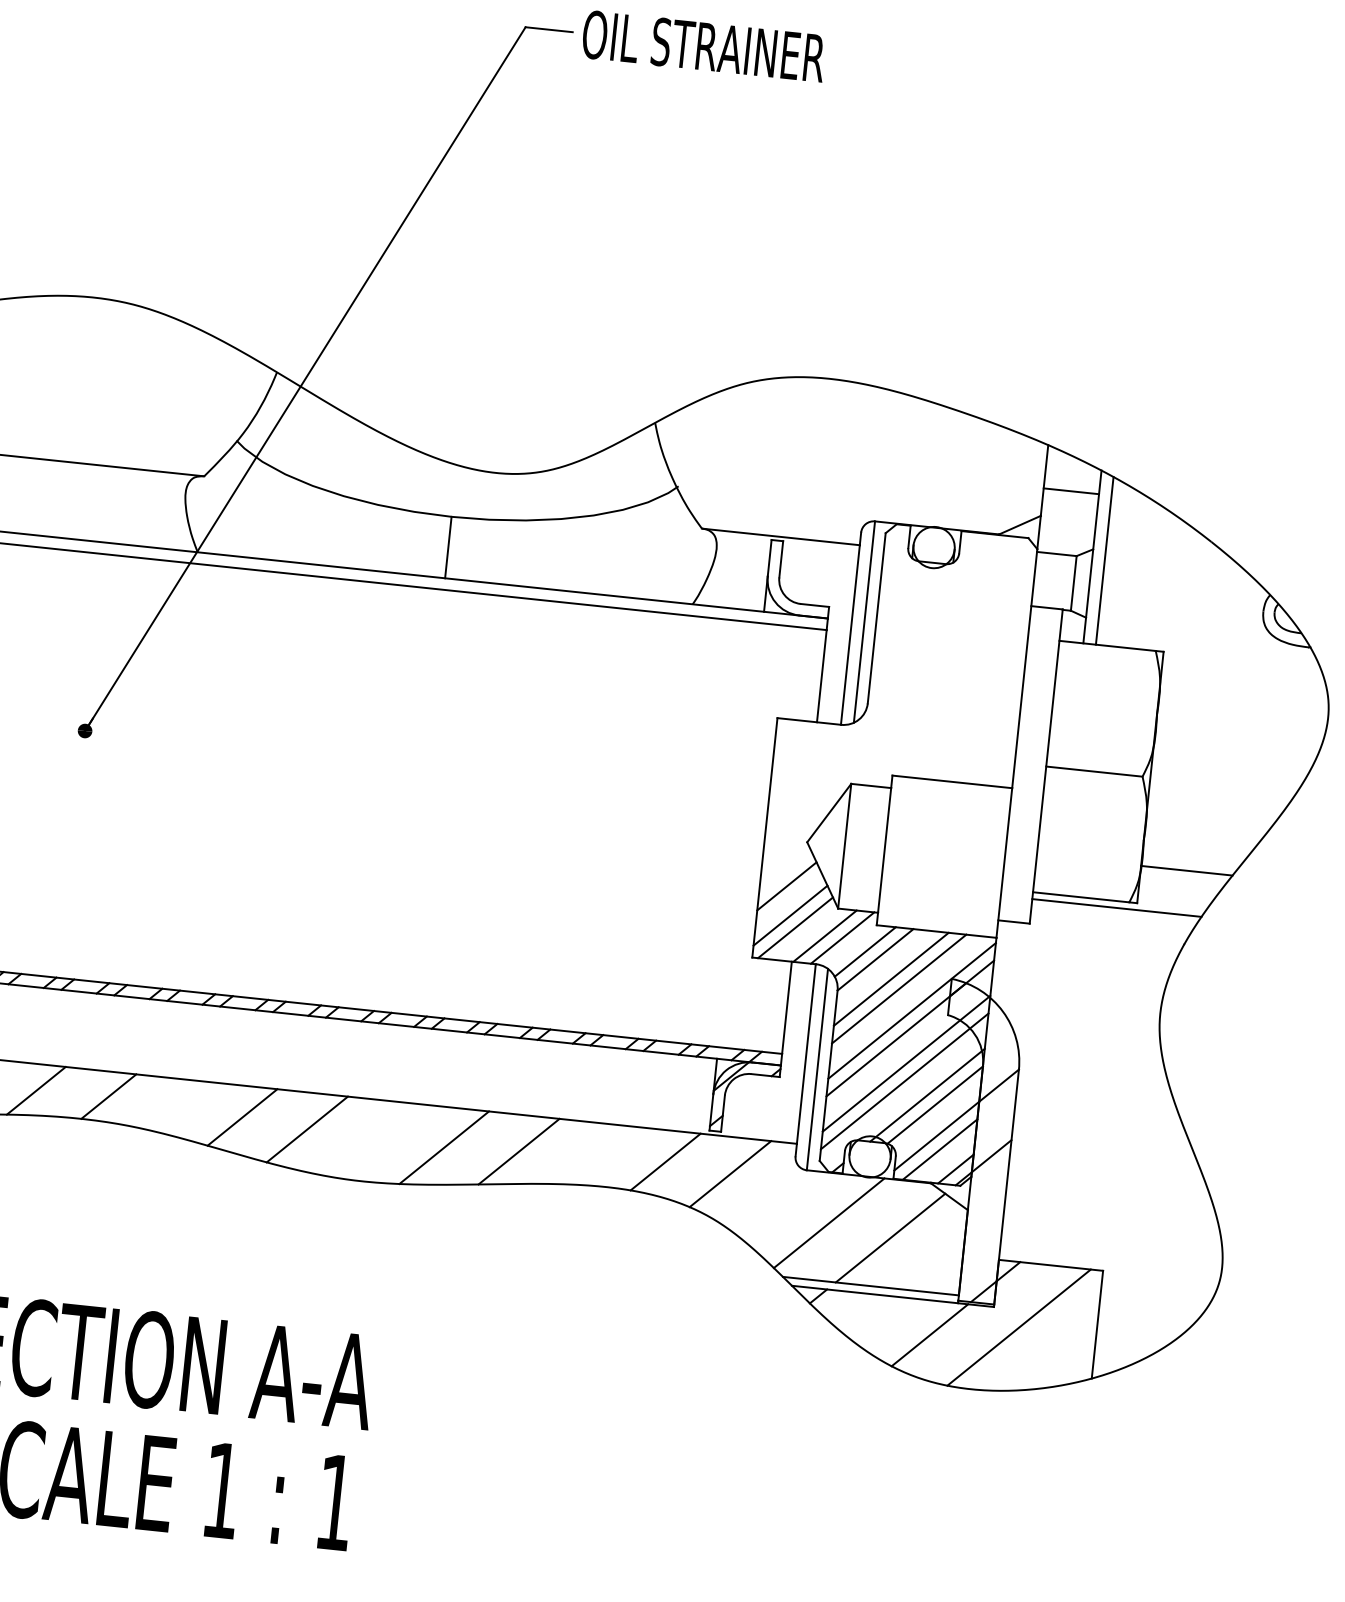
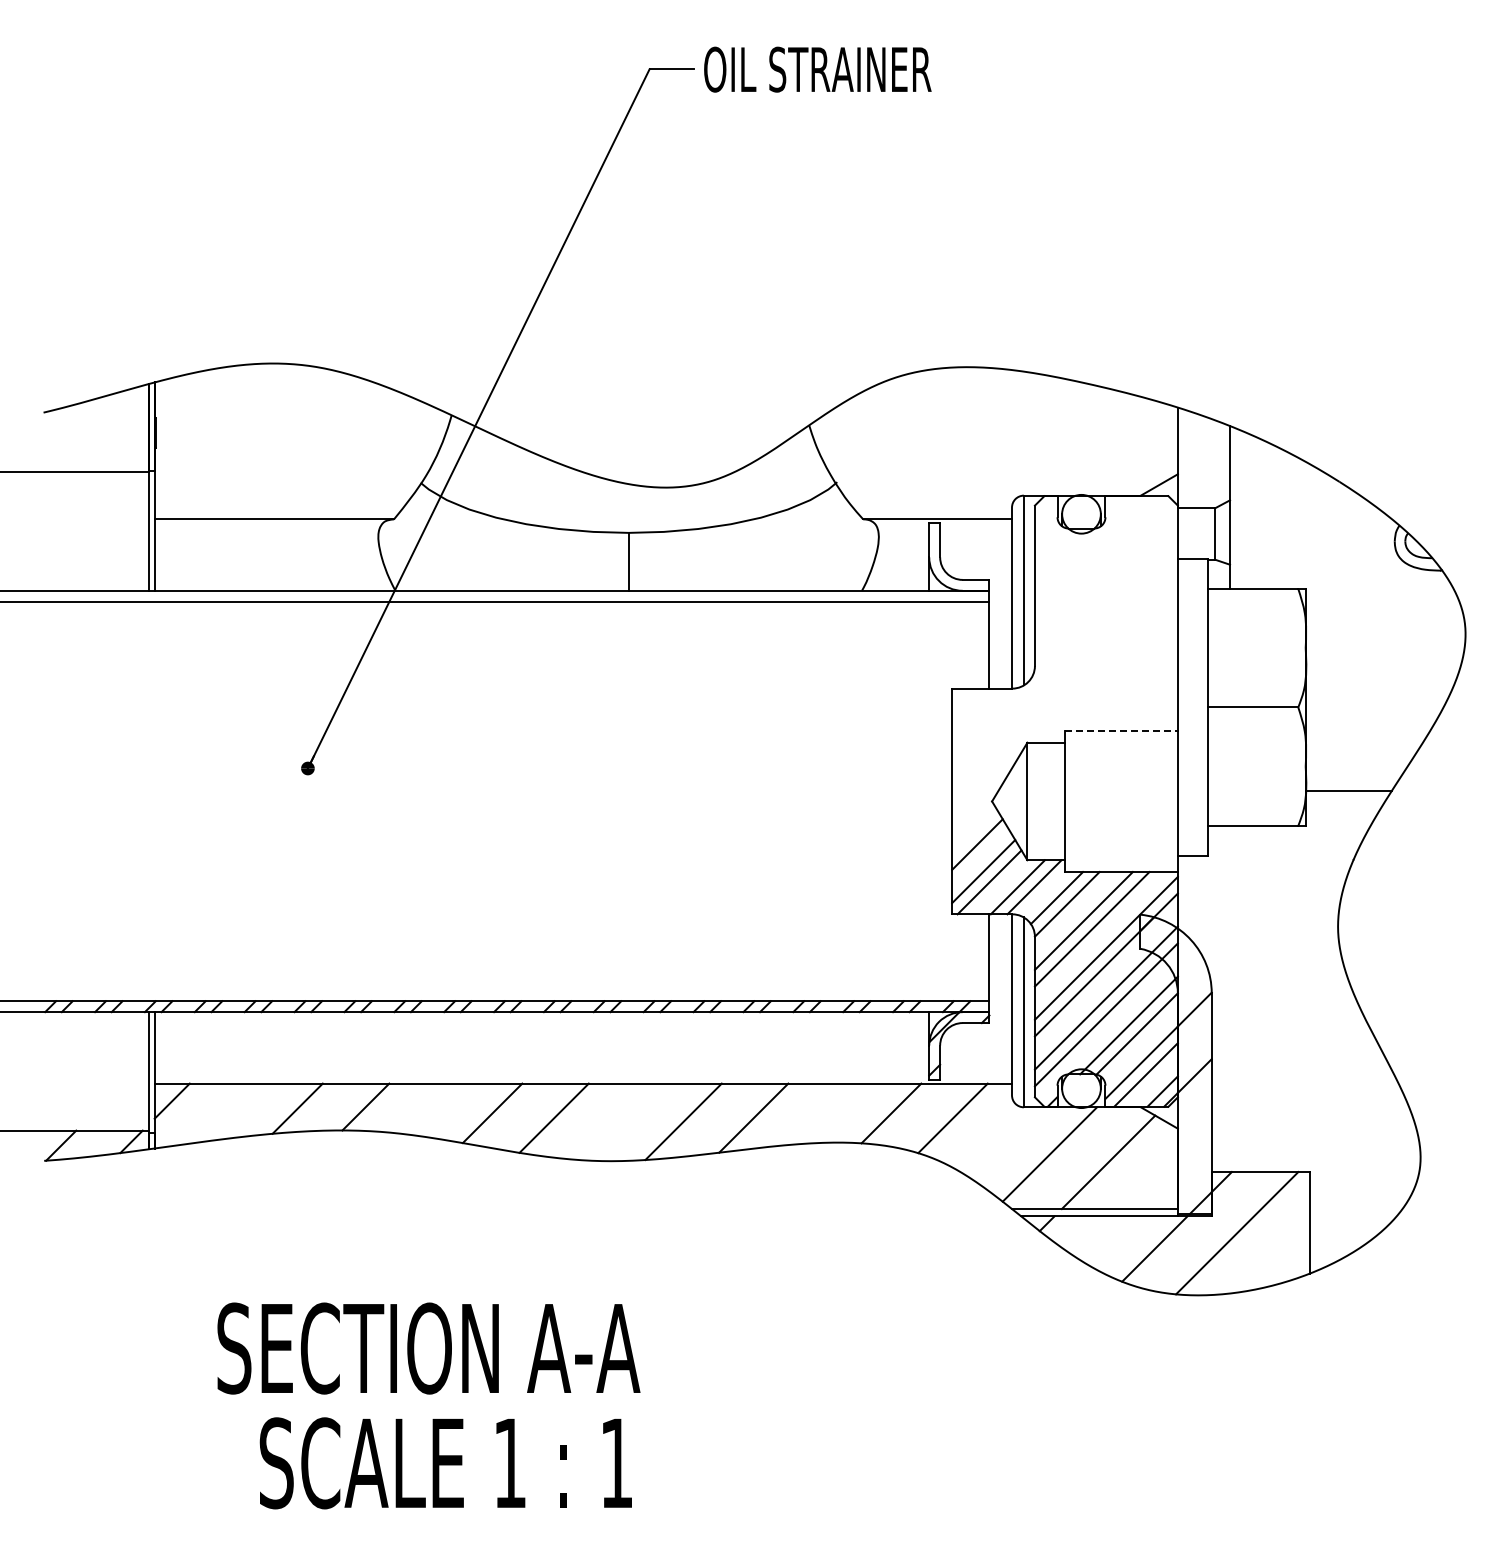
line: (1070, 491) -> (1203, 448), removed
line: (1104, 560) -> (1241, 509), removed
line: (952, 781) -> (1121, 730), solid -> dashed
line: (1116, 908) -> (1286, 832), removed

